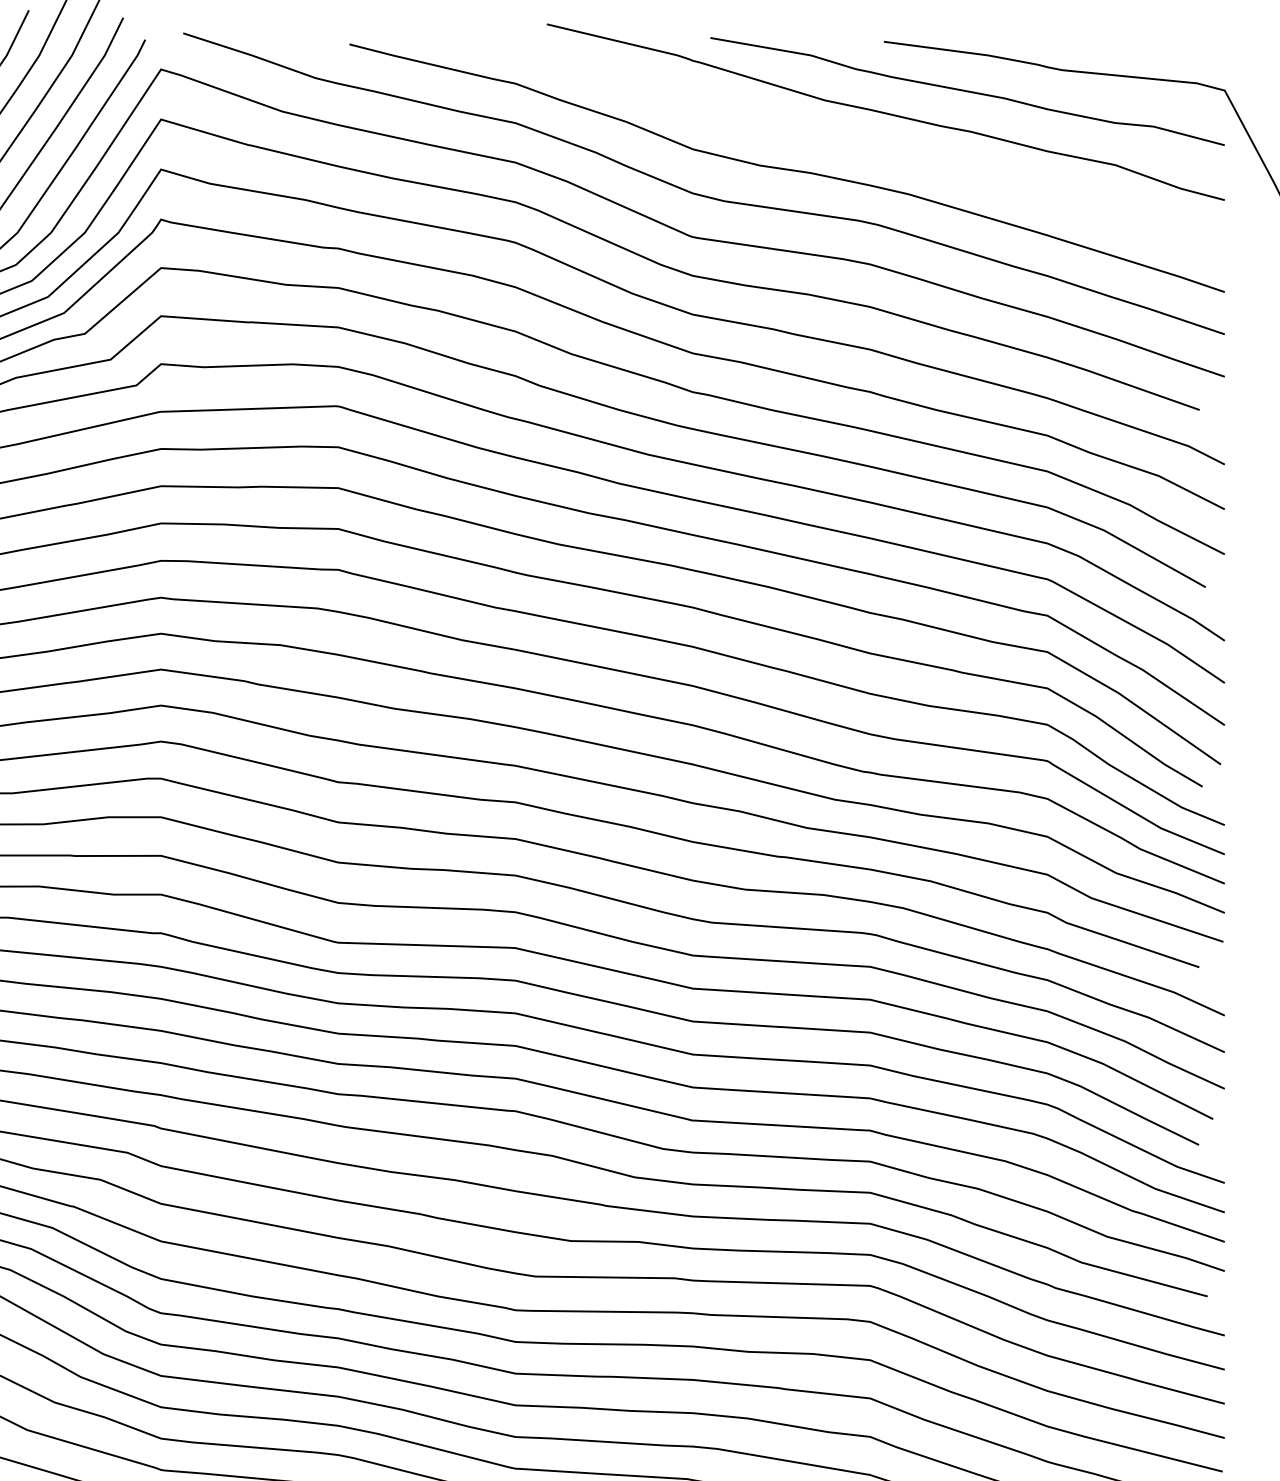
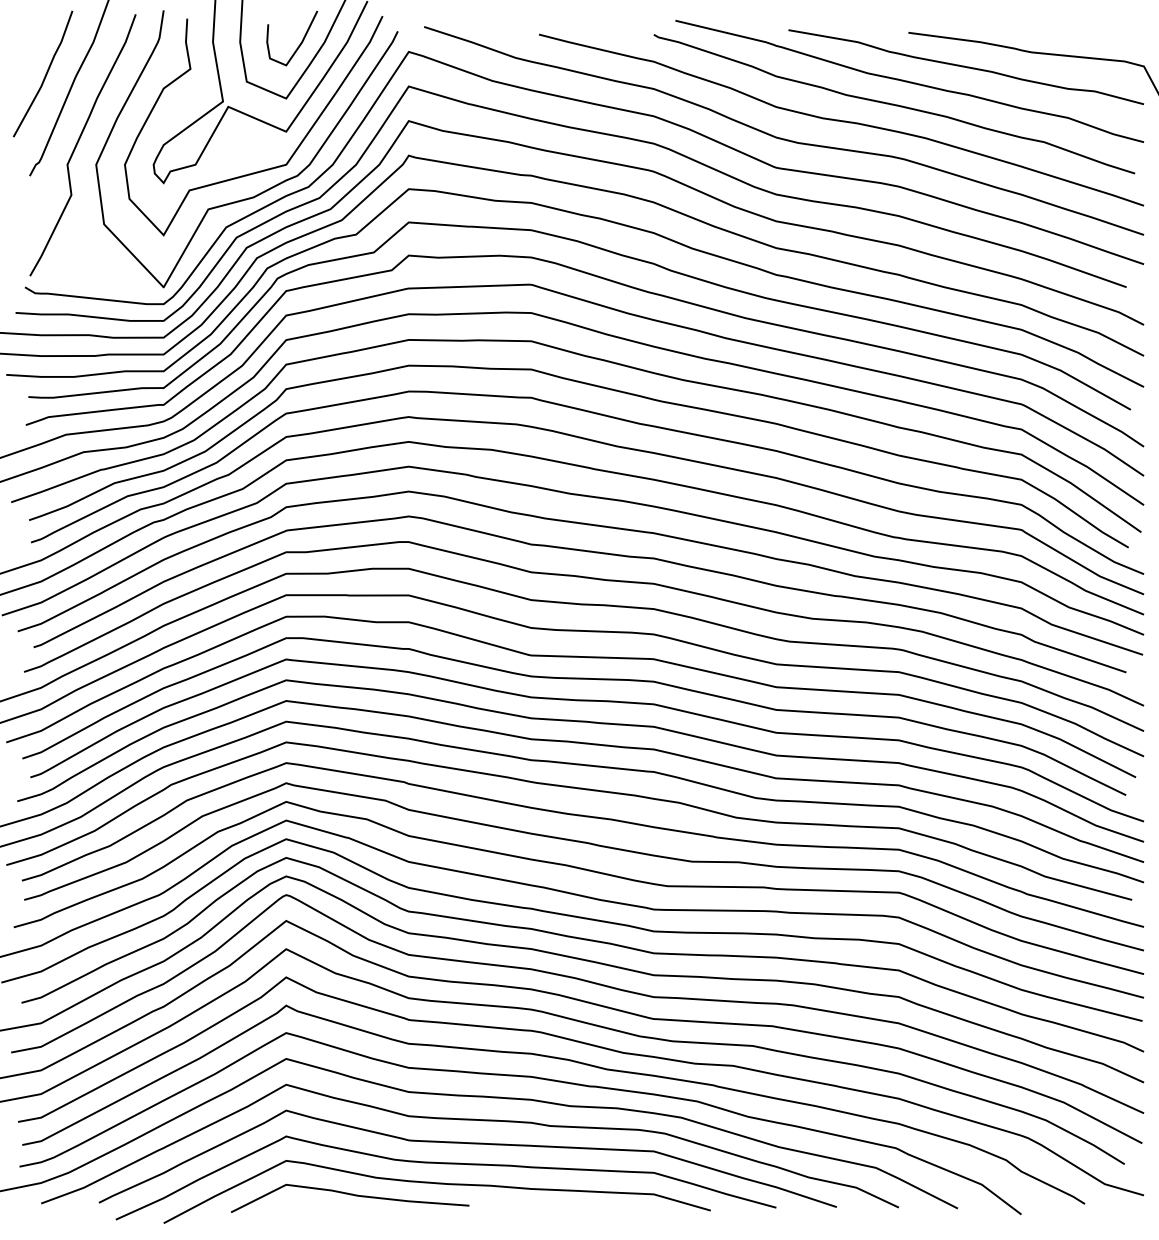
curve: (863, 145) -> (894, 104), added

